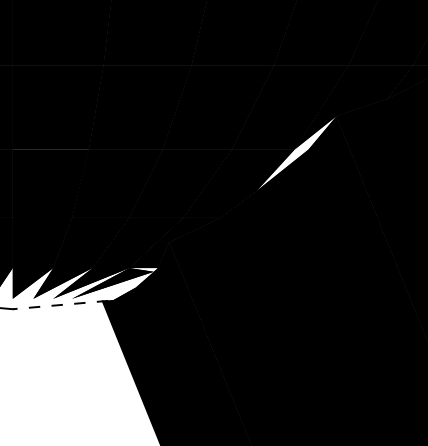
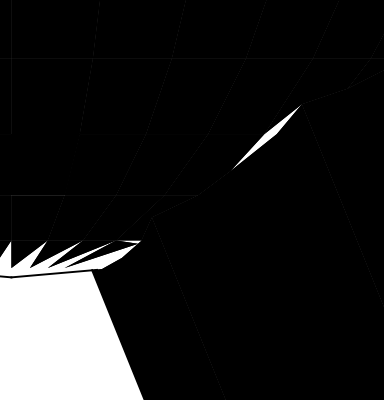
line: (60, 304) -> (54, 273), dashed -> solid

